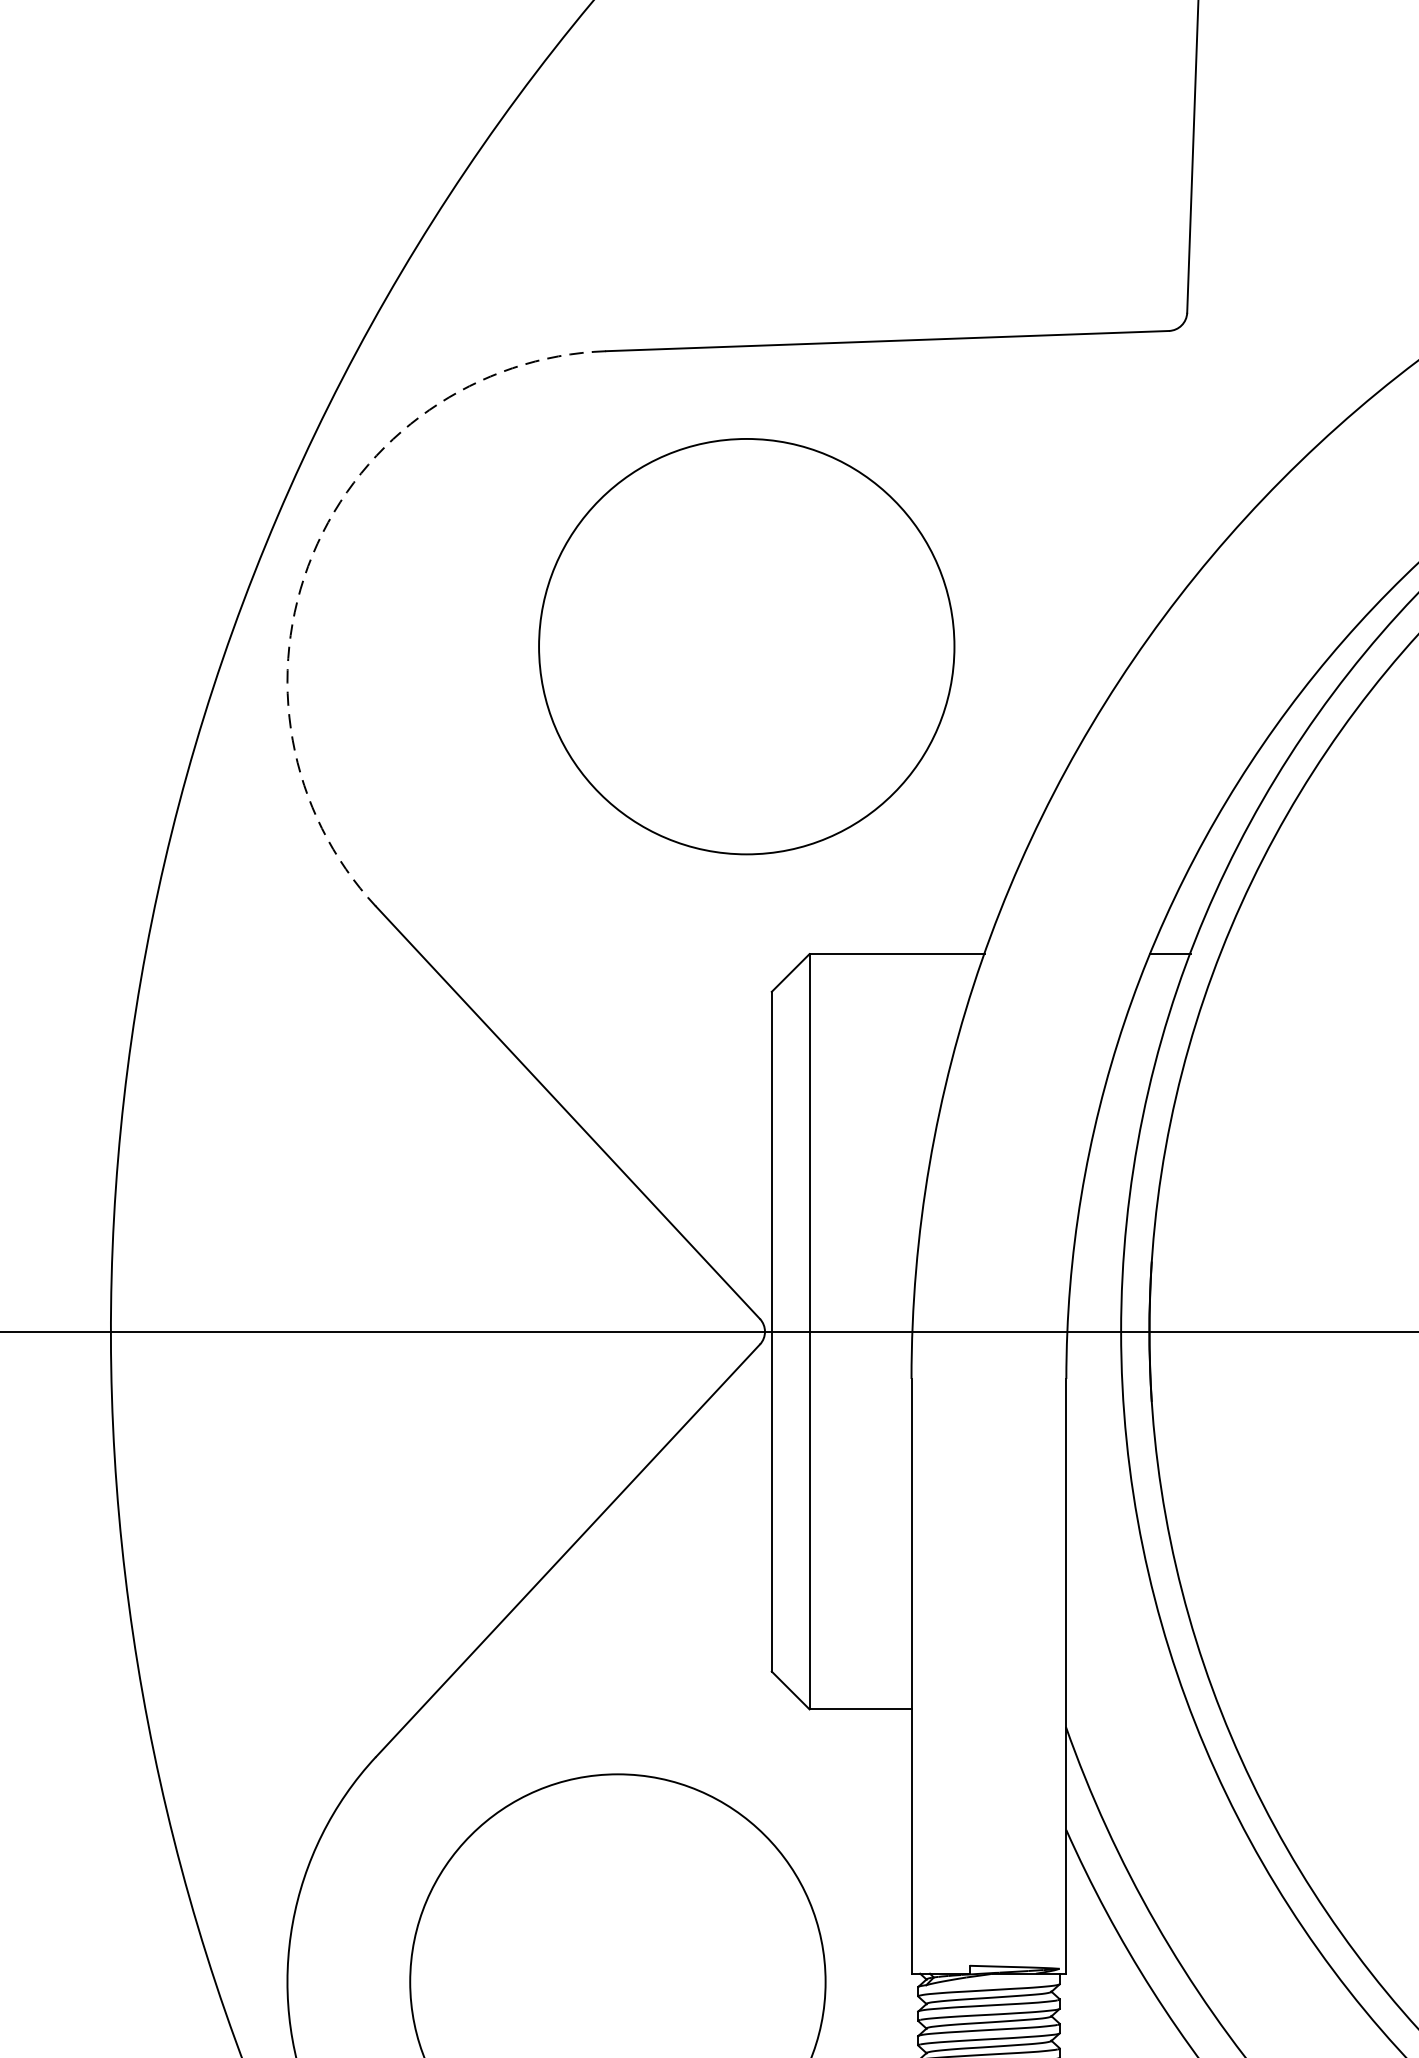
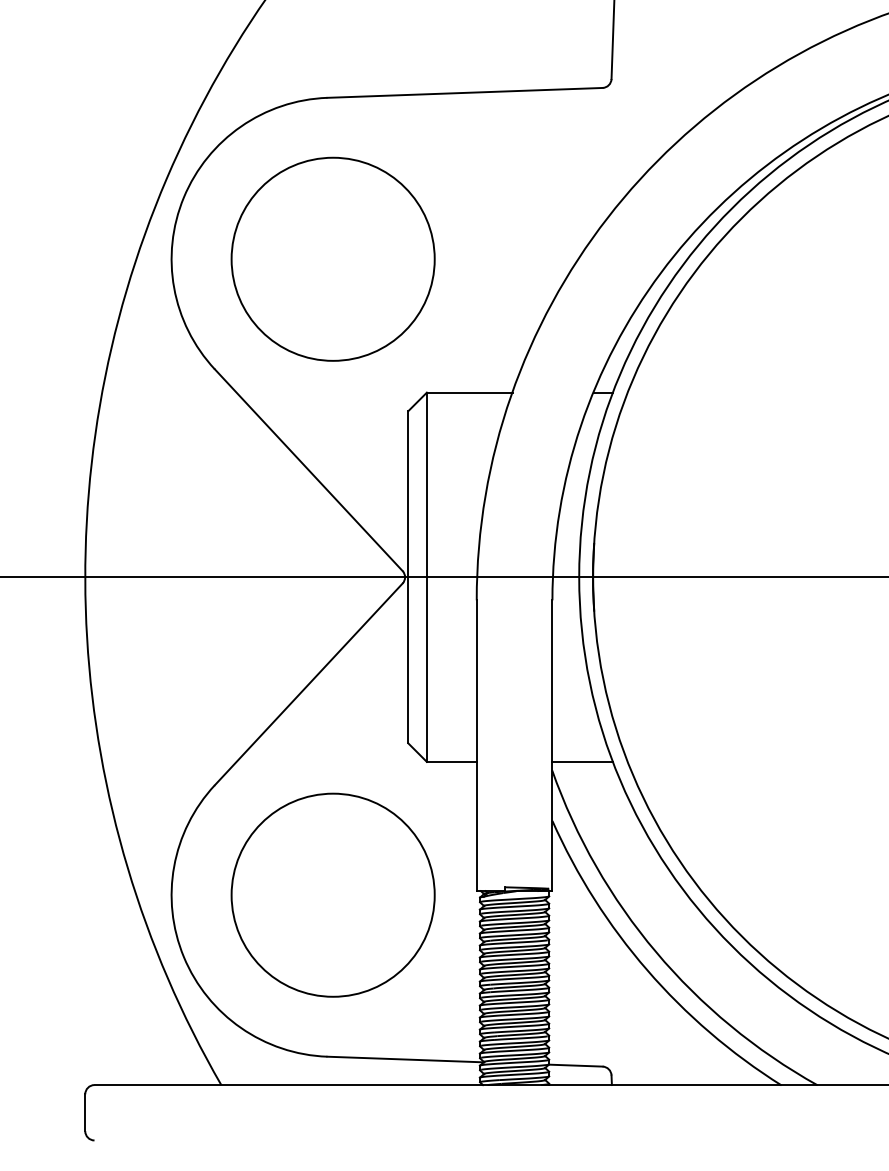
arc: (311, 555) -> (183, 197), dashed -> solid
circle: (745, 644) -> (332, 258), moved
line: (1127, 1708) -> (582, 761), added

